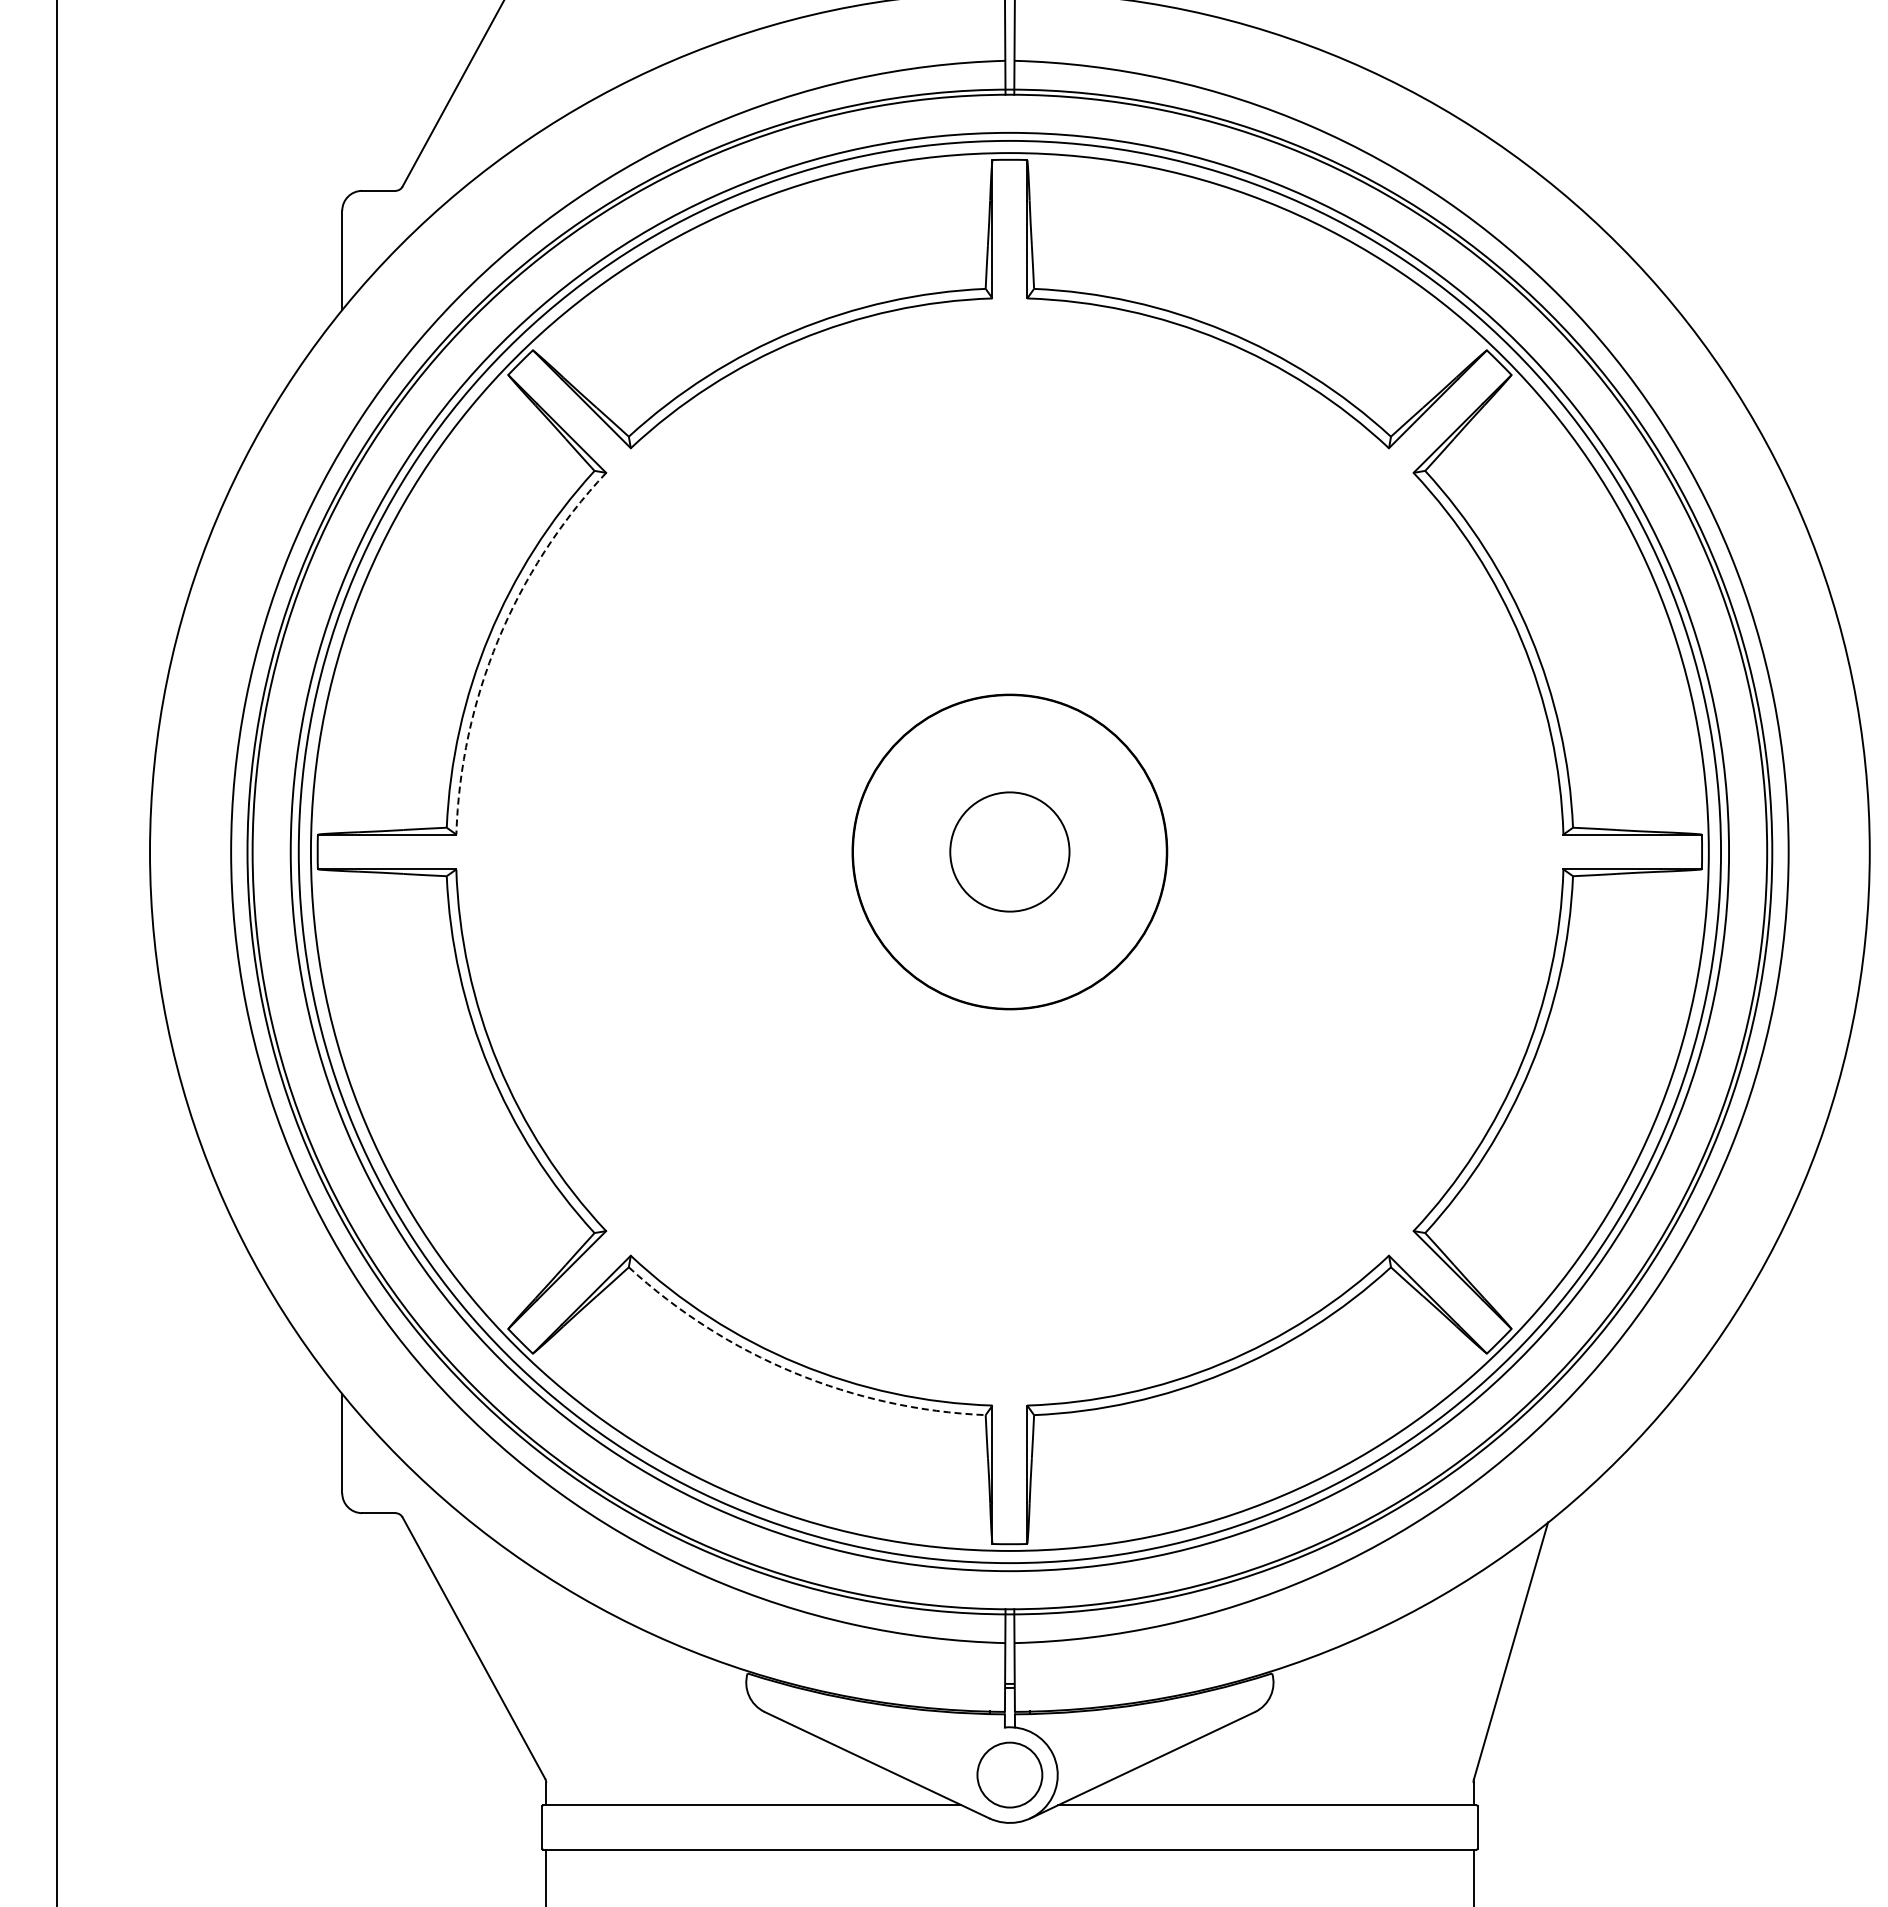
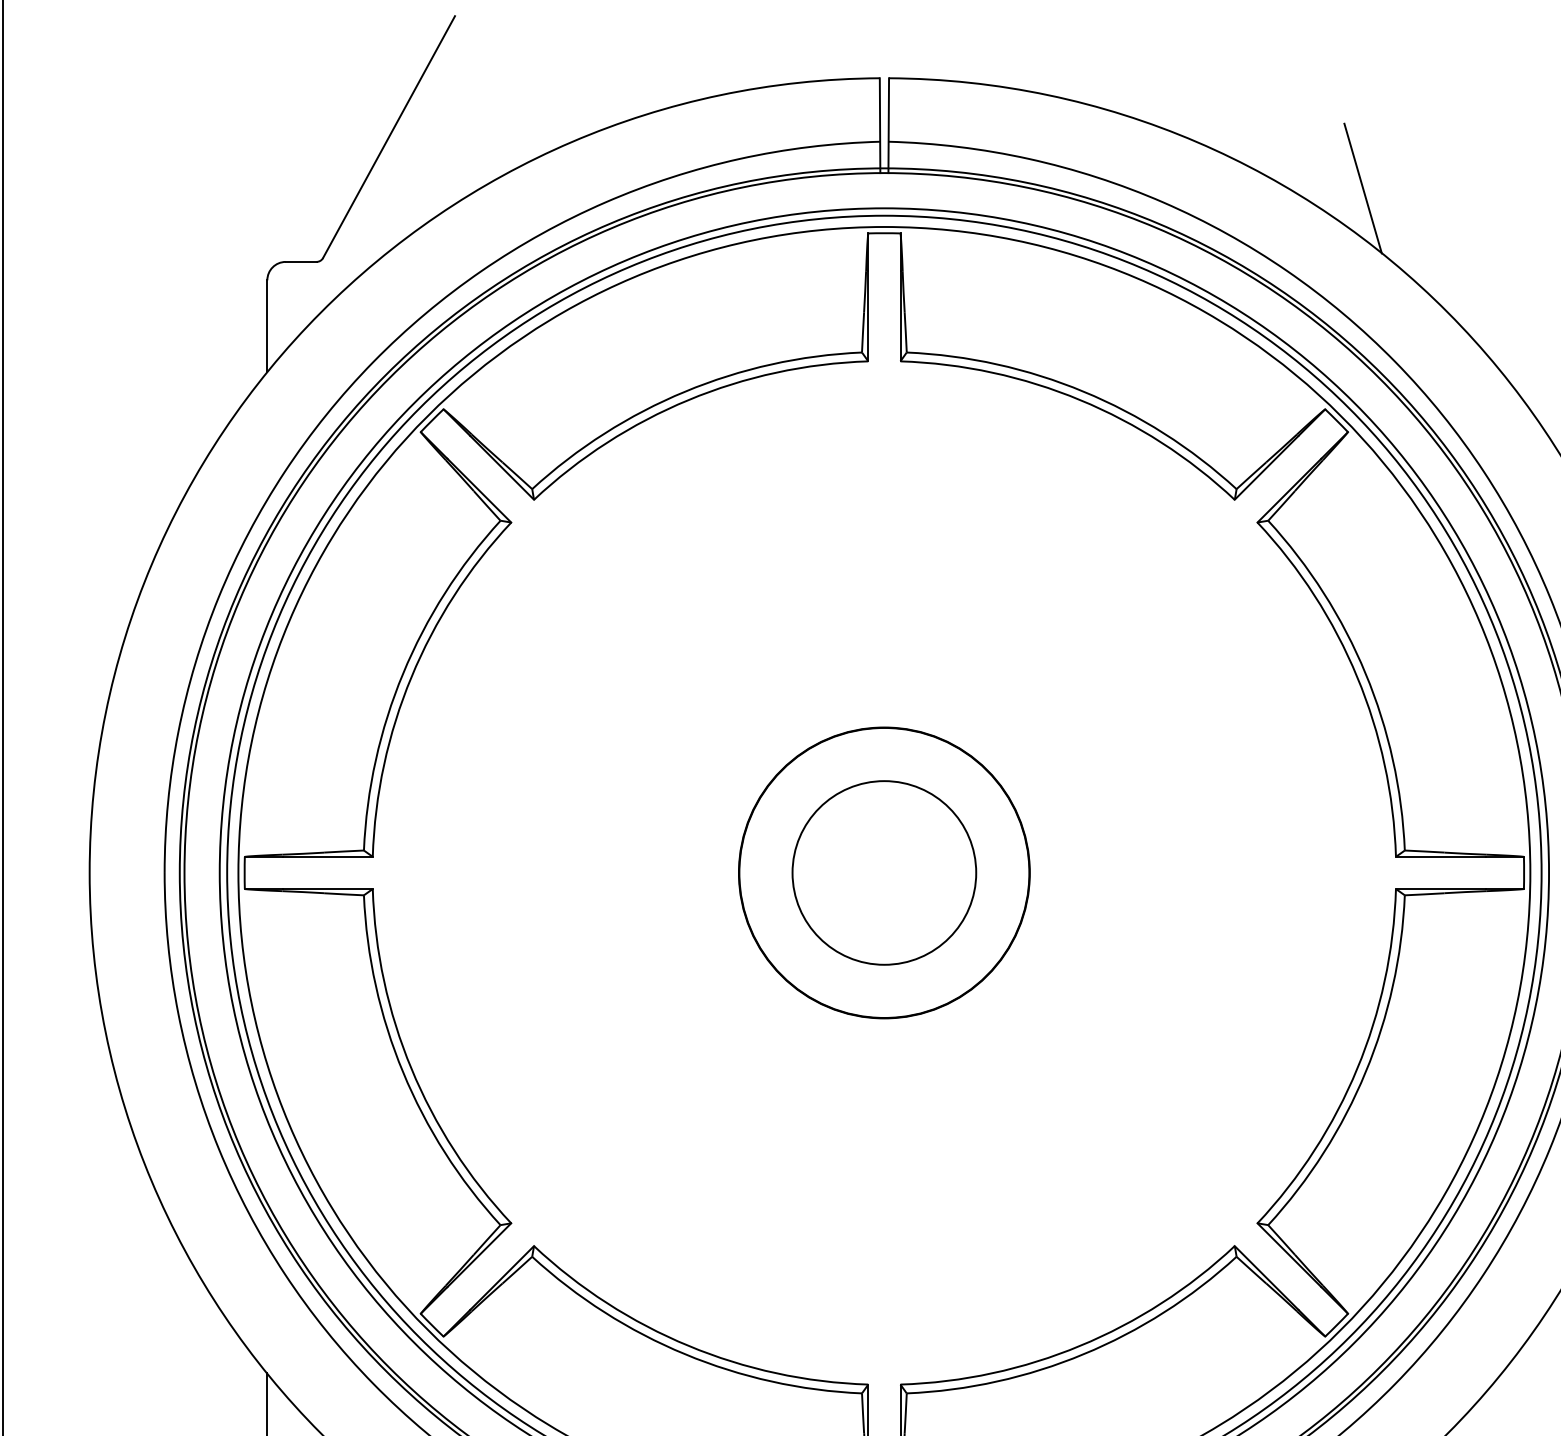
line: (1527, 111) -> (1362, 188), added
arc: (498, 640) -> (411, 677), dashed -> solid
circle: (1009, 851) -> (884, 872), size x1.67
arc: (794, 1372) -> (685, 1353), dashed -> solid

